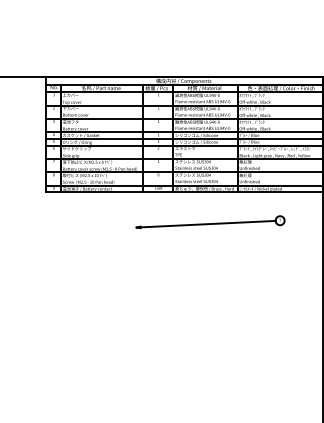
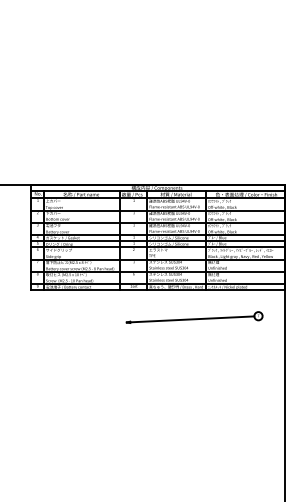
part: (210, 222) -> (194, 317), moved

